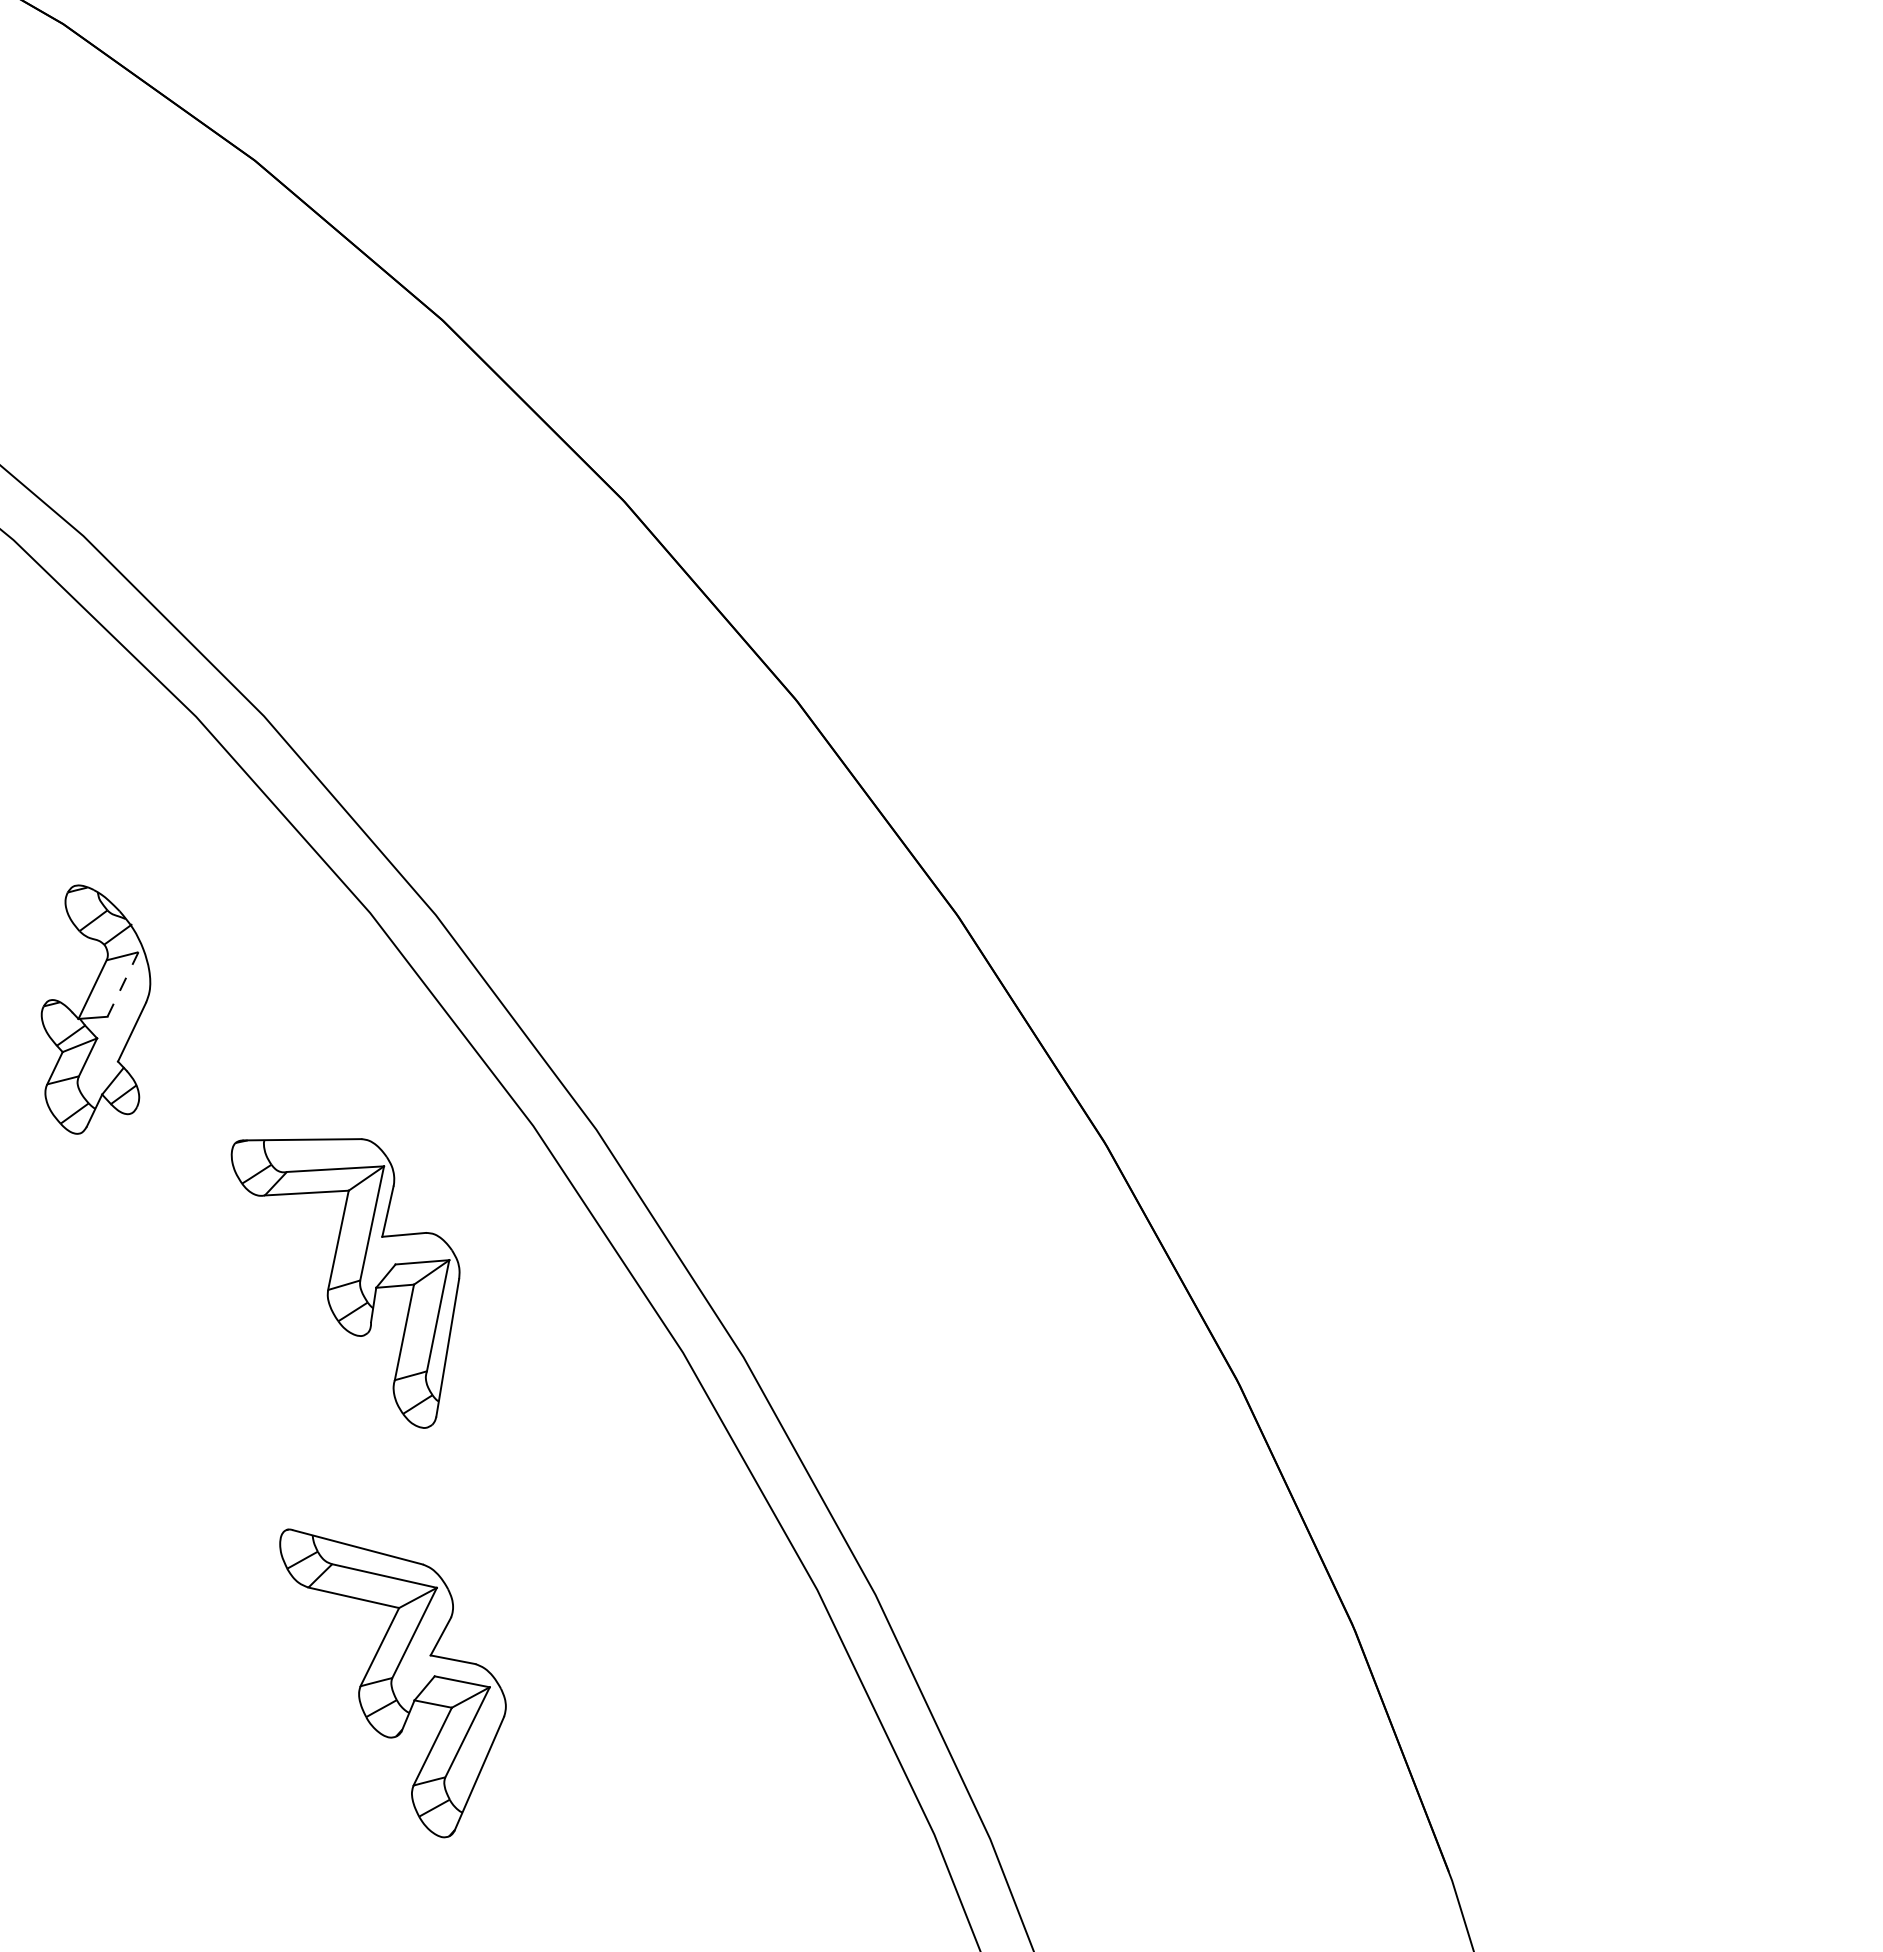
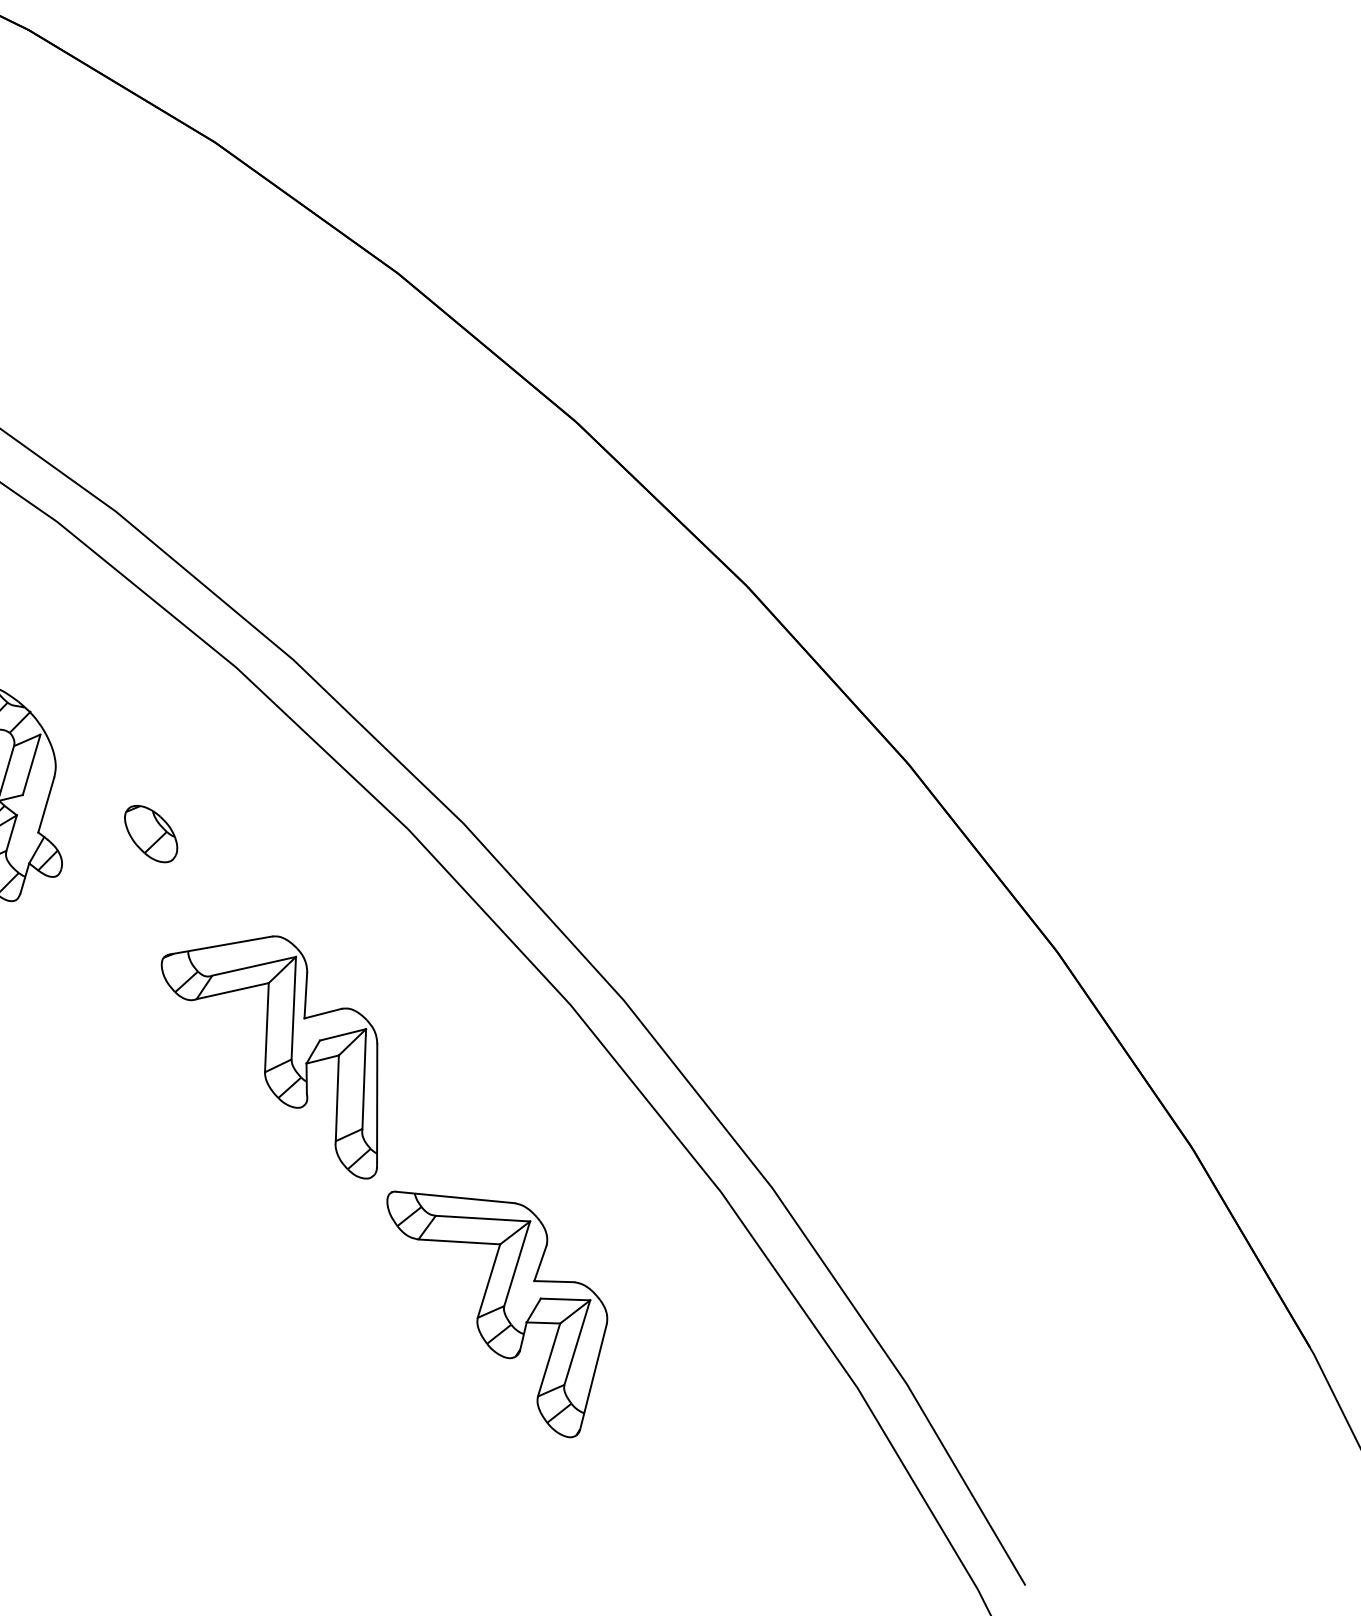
line: (123, 984) -> (32, 764), dashed -> solid
part: (244, 1083) -> (151, 833), added
part: (345, 1283) -> (279, 1064), moved
part: (392, 1683) -> (505, 1310), moved

